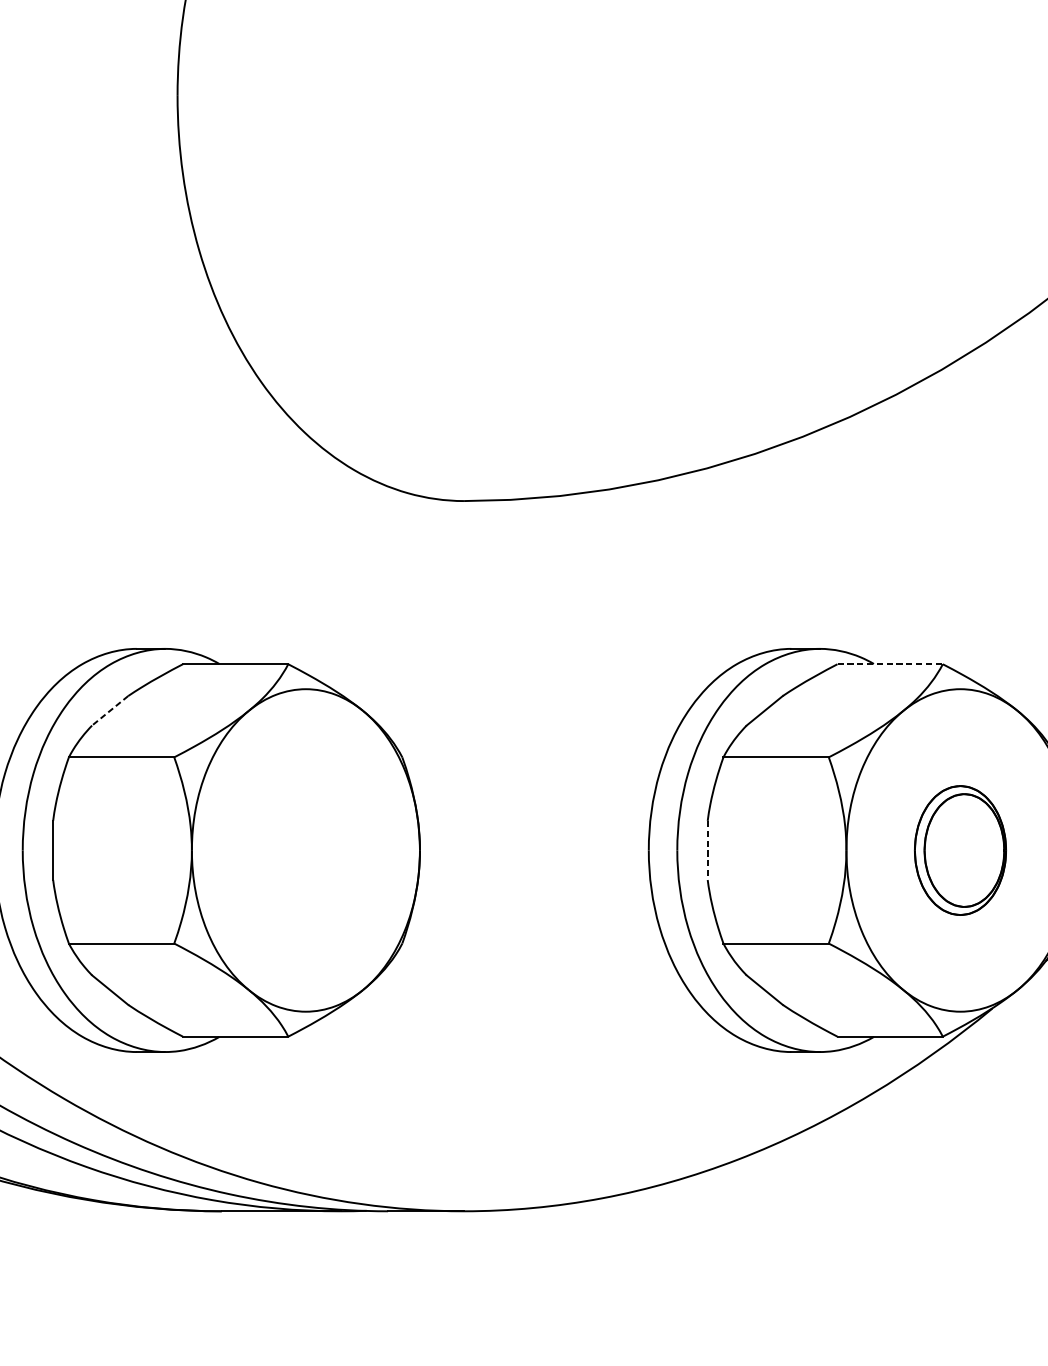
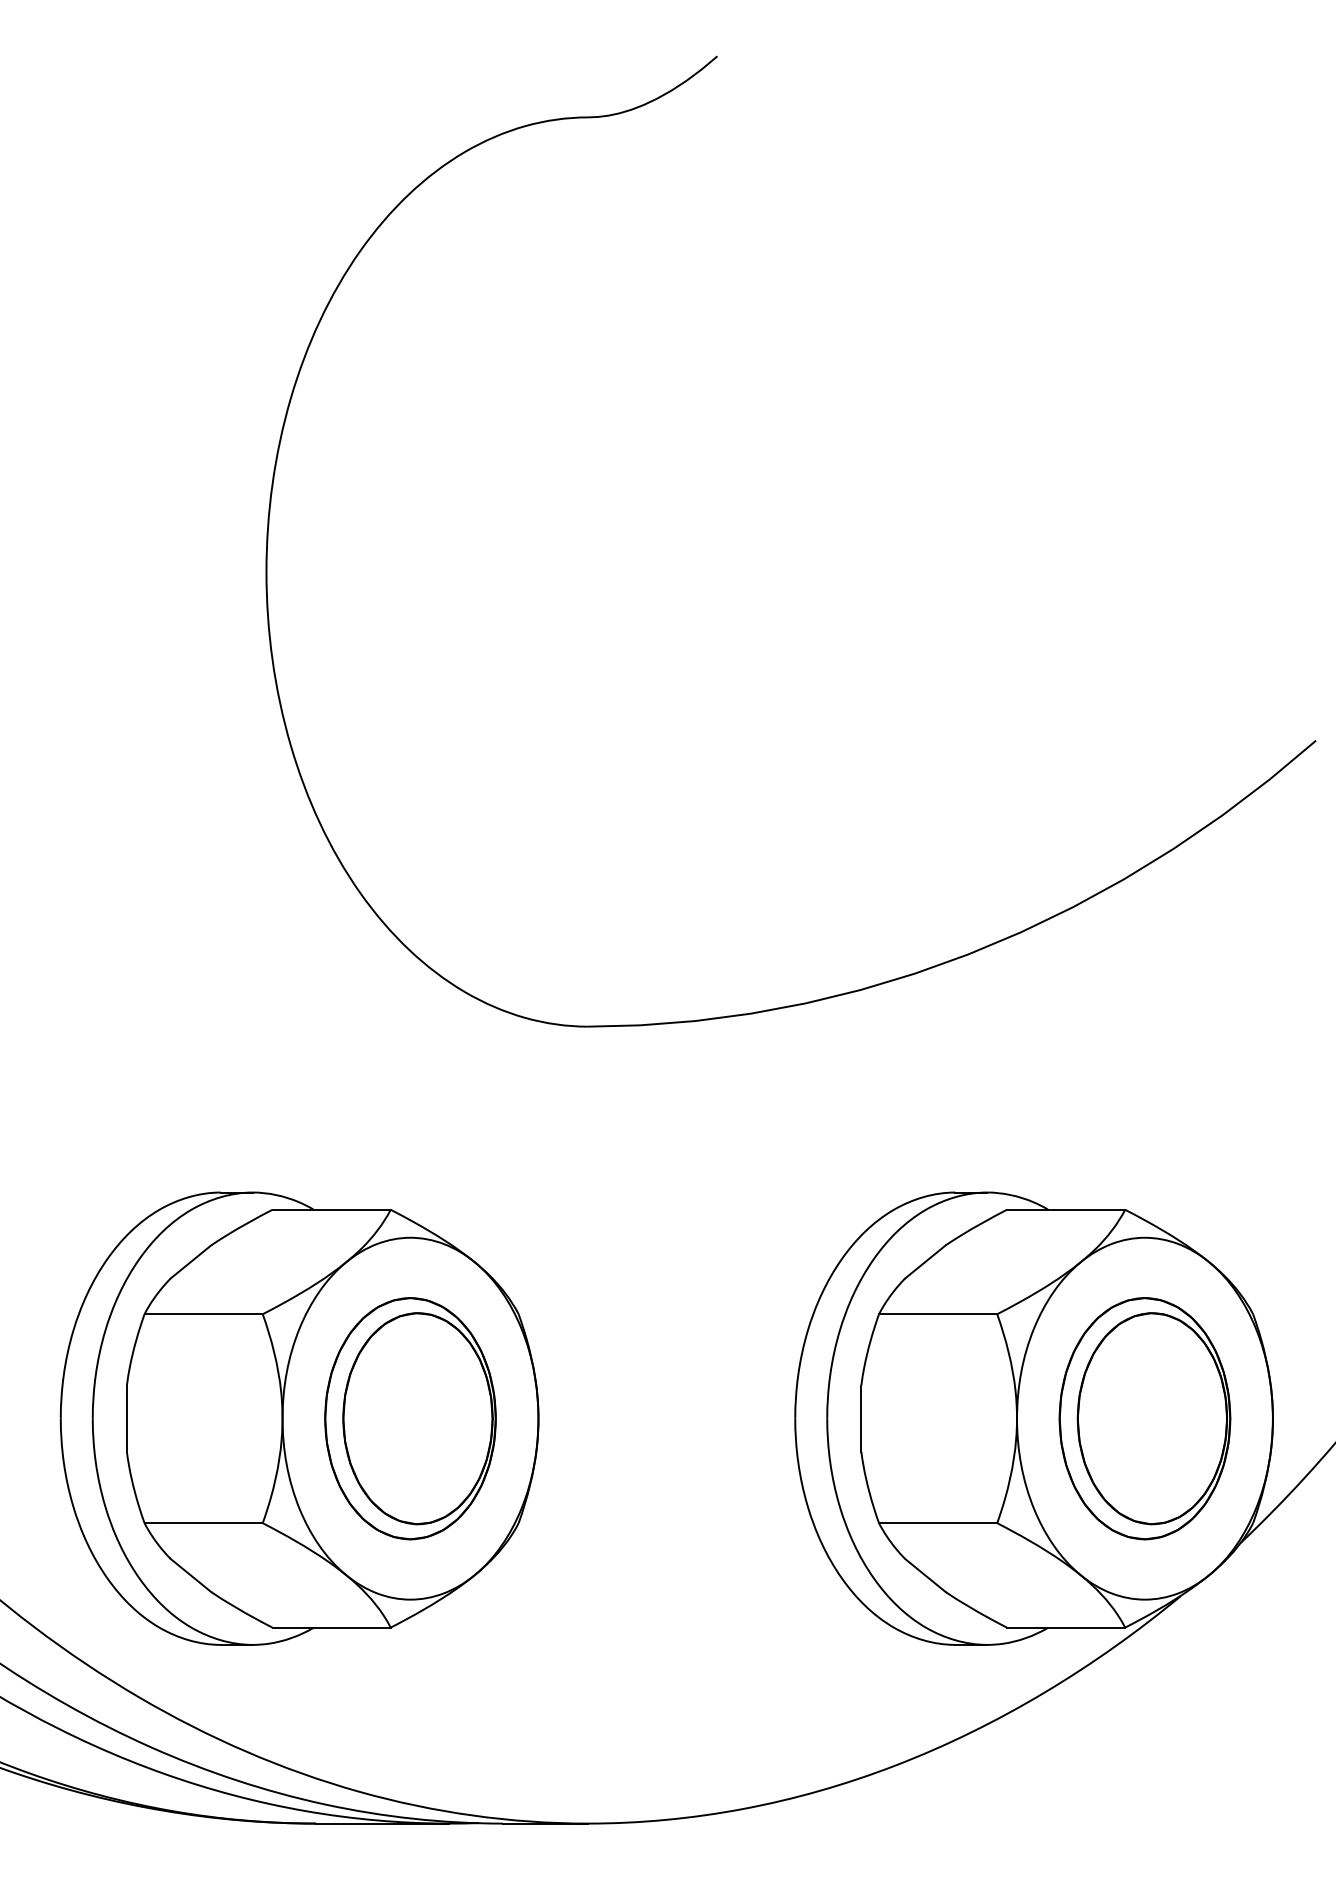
line: (890, 664) -> (1066, 1209), dashed -> solid
line: (109, 711) -> (190, 1262), dashed -> solid
part: (305, 850) -> (410, 1418), added
part: (960, 850) -> (1144, 1418), size x1.67
line: (707, 851) -> (861, 1419), dashed -> solid

